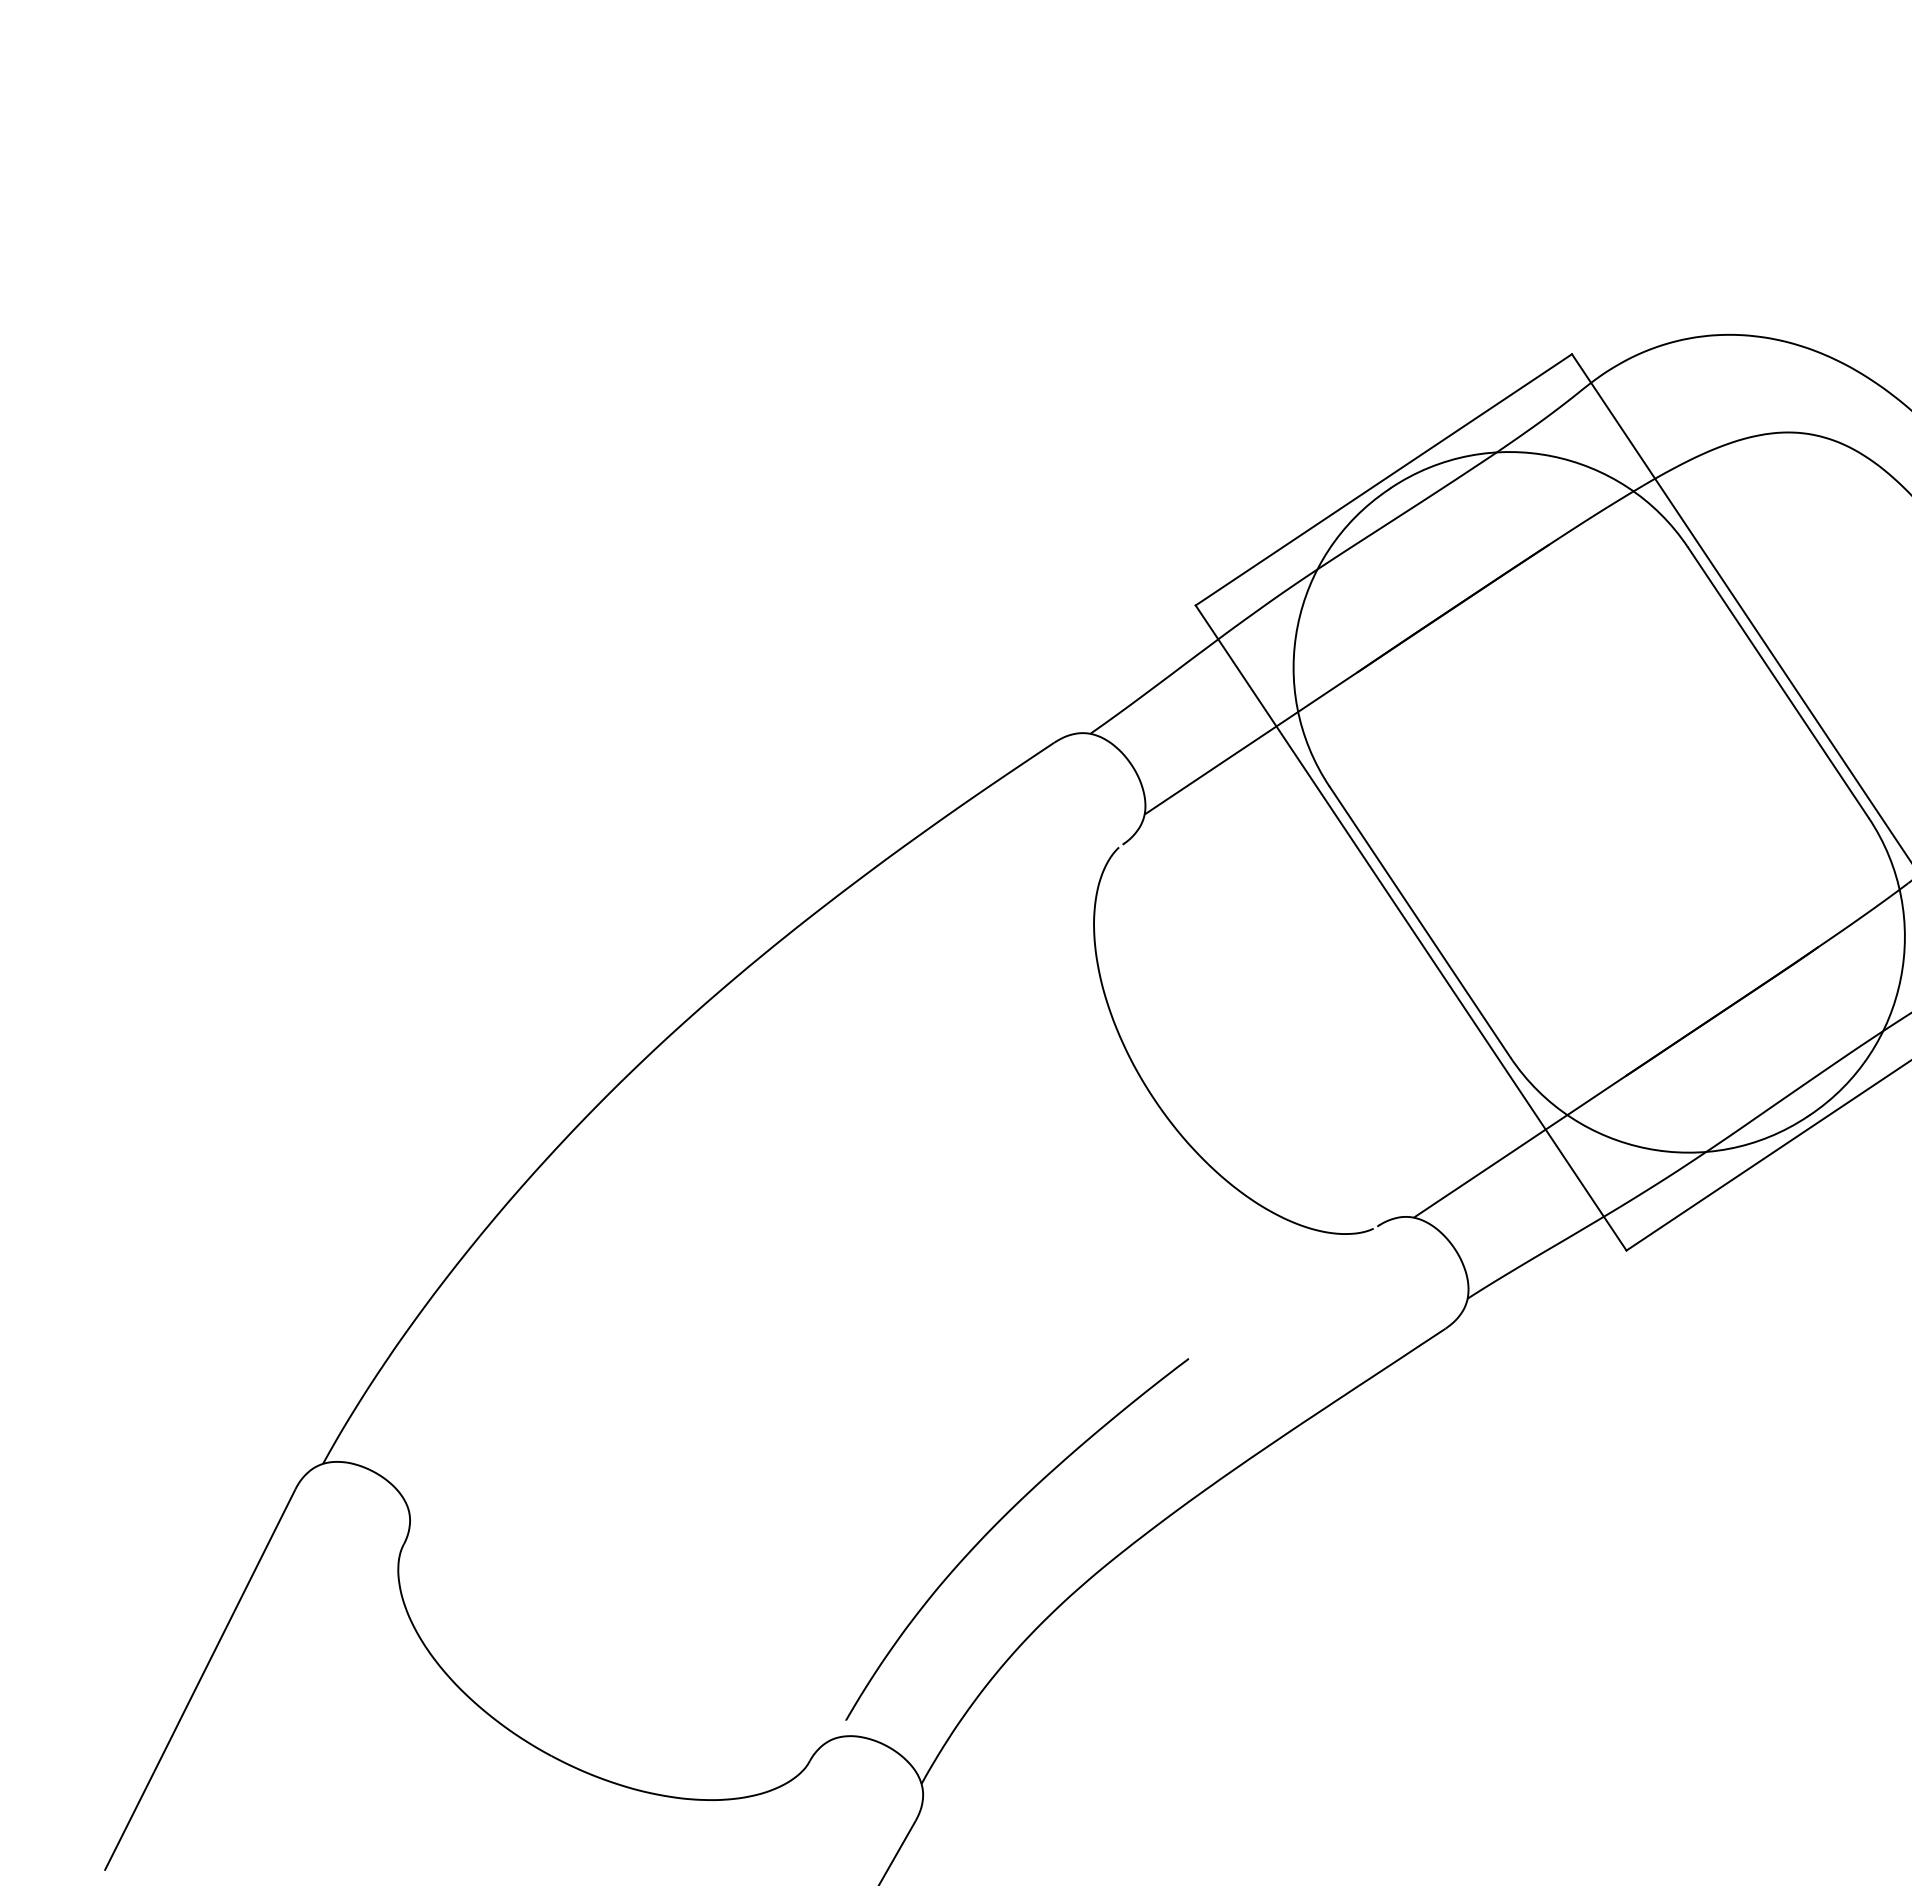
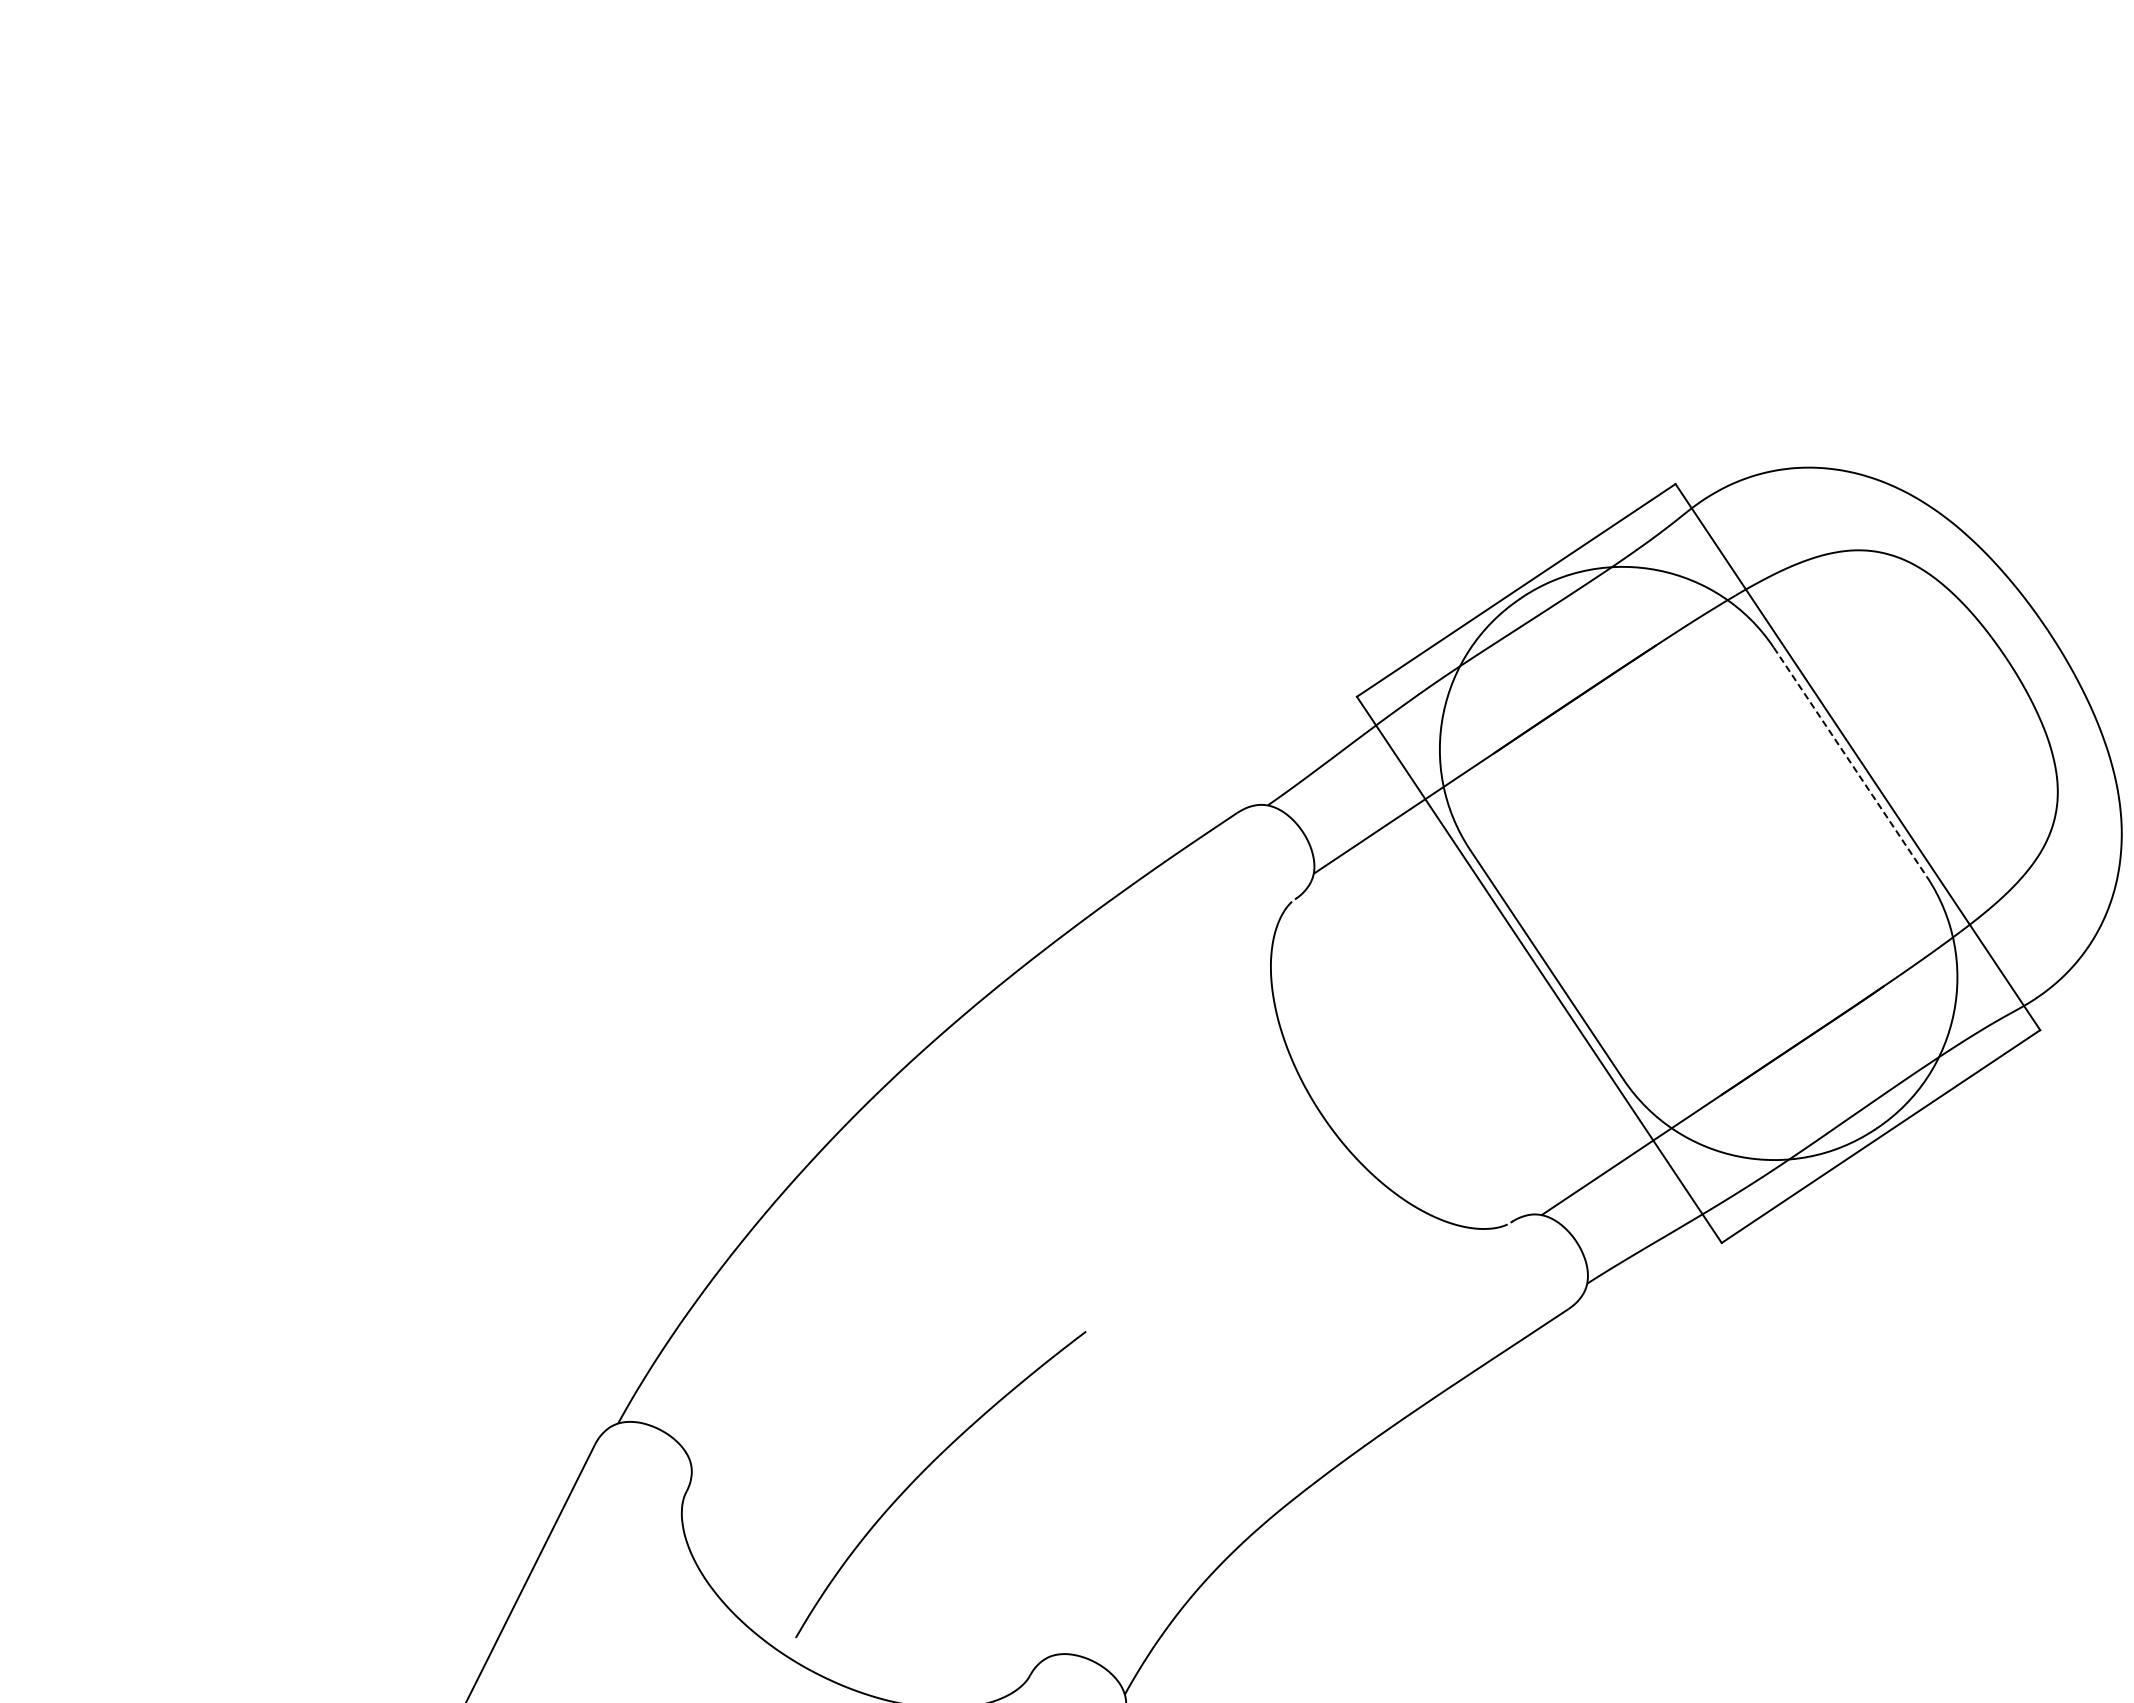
line: (1778, 683) -> (1850, 762), solid -> dashed
curve: (1000, 1521) -> (926, 1469), moved

